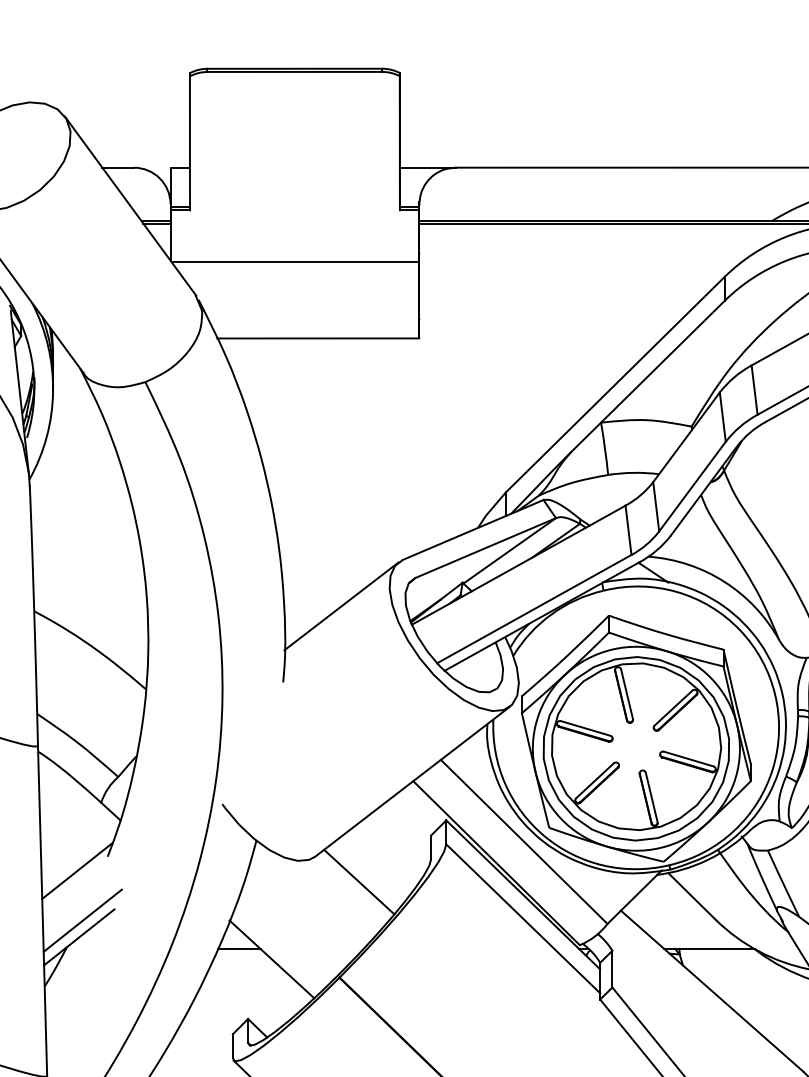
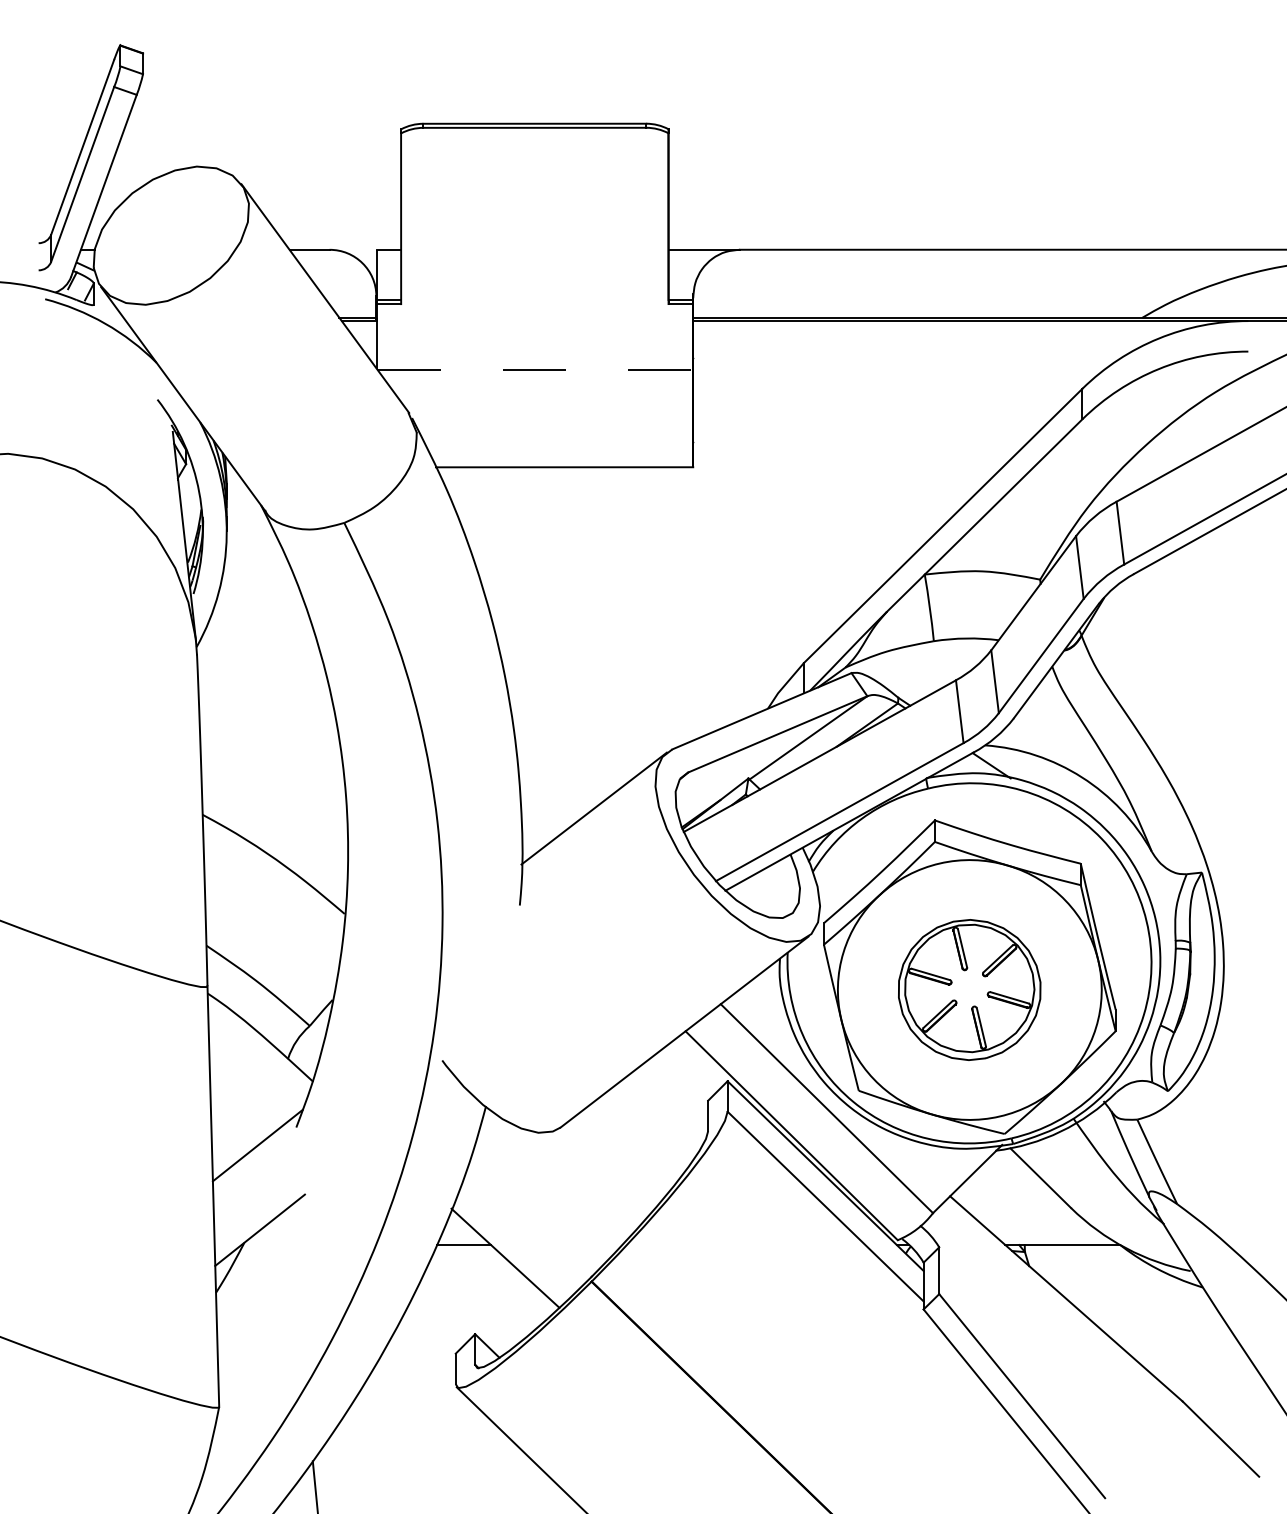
line: (295, 262) -> (535, 370), solid -> dashed
part: (636, 748) -> (969, 989), size x0.6
line: (359, 881) -> (616, 1159), removed
line: (82, 920) -> (264, 1208), removed

